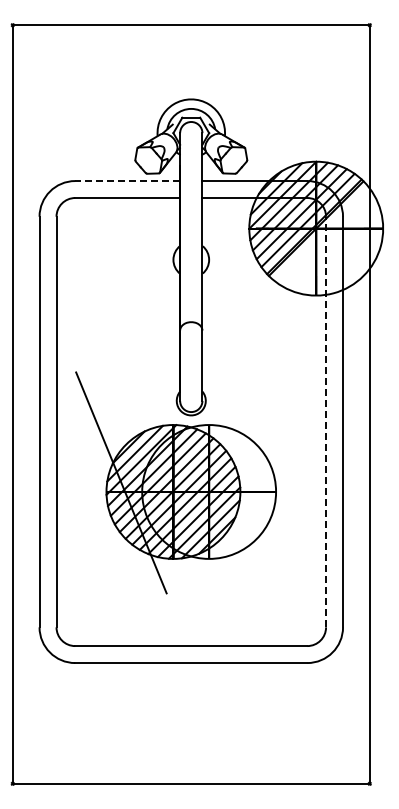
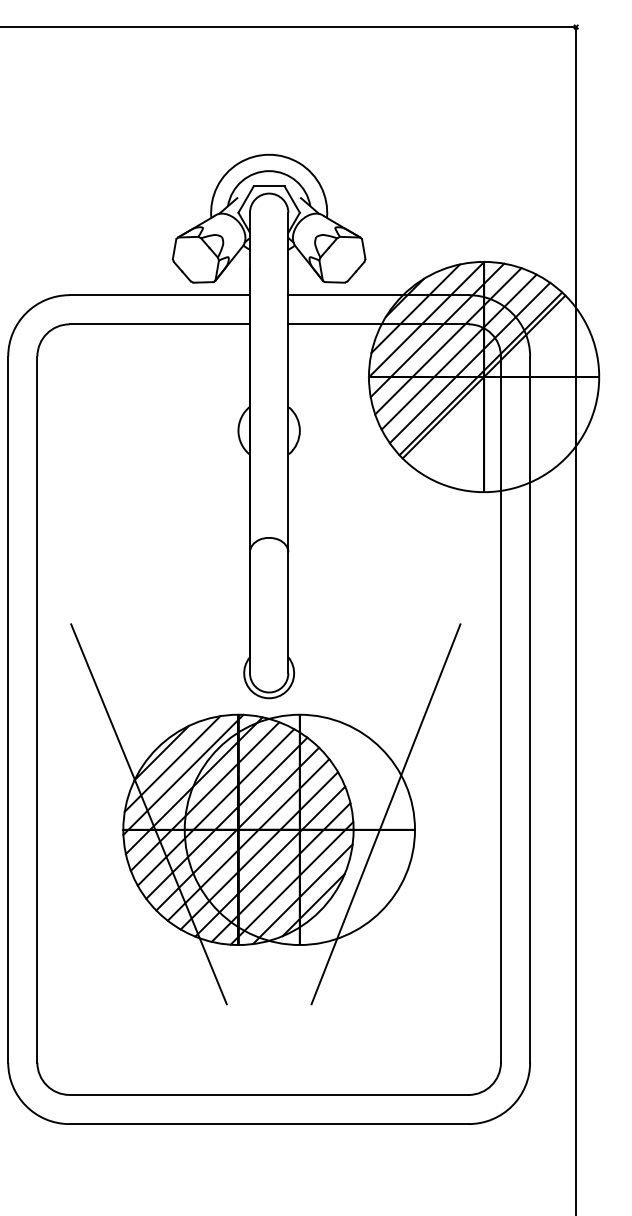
line: (127, 181) -> (159, 295), dashed -> solid
line: (326, 421) -> (501, 708), dashed -> solid
line: (258, 482) -> (384, 813), added

